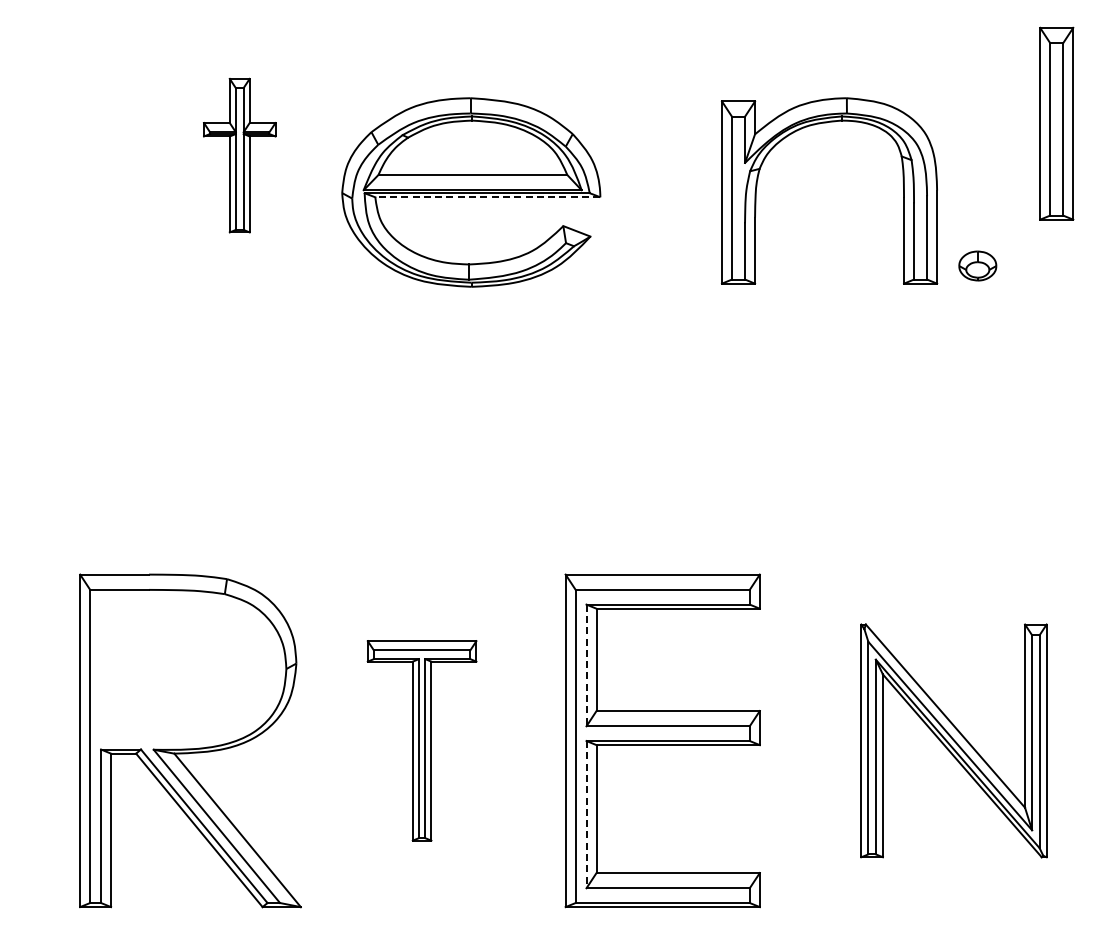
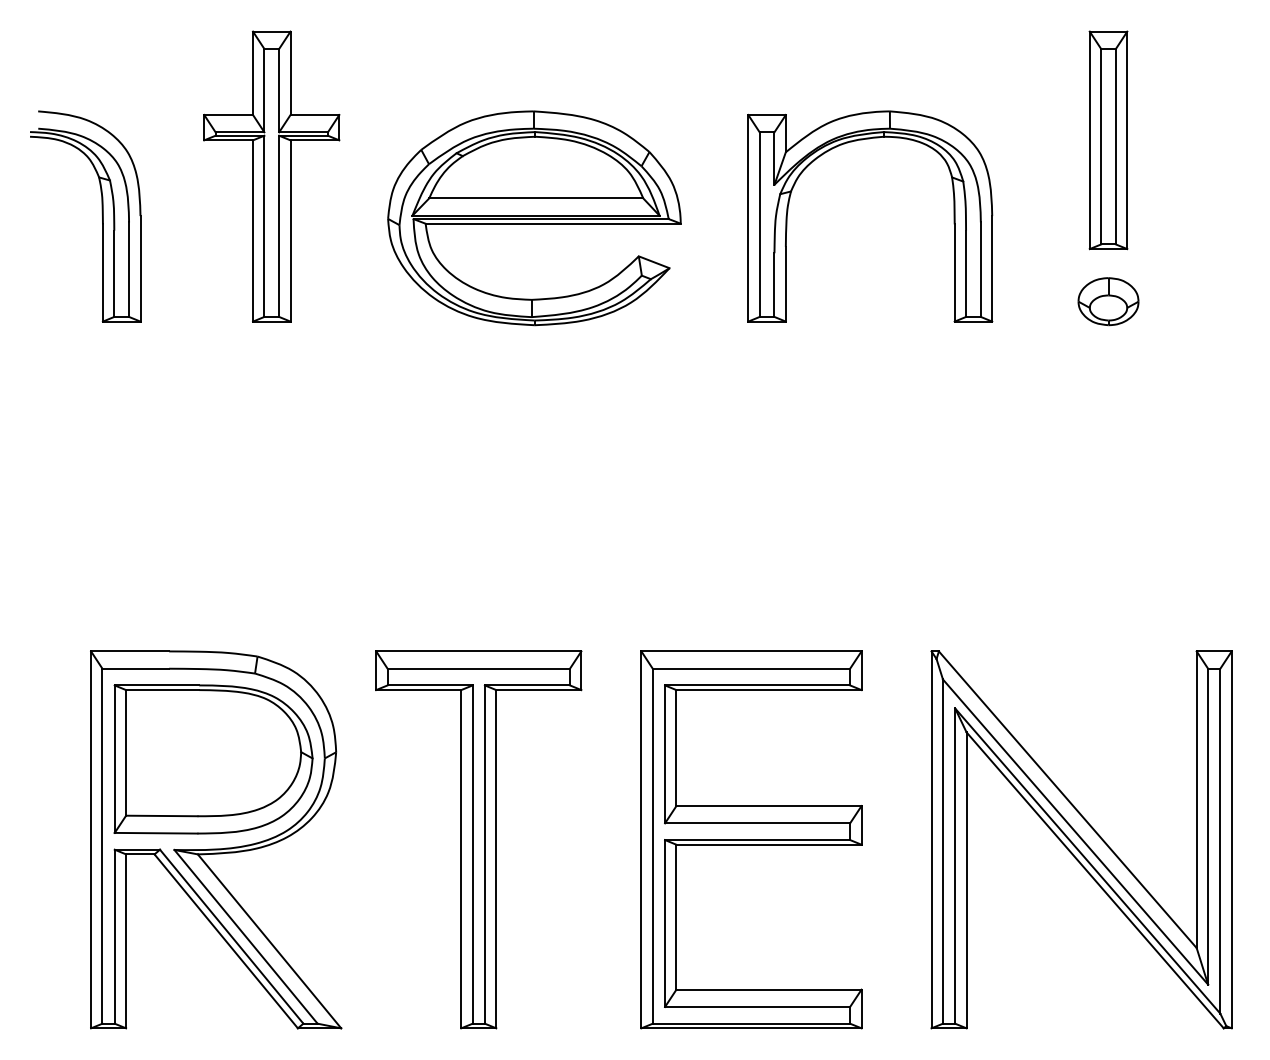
part: (1056, 123) -> (1108, 140), moved
part: (814, 125) -> (853, 142), moved
part: (239, 155) -> (271, 176), size x1.67
part: (89, 190) -> (101, 215), added
line: (487, 197) -> (552, 223), dashed -> solid
part: (977, 265) -> (1108, 301), size x1.43
line: (586, 665) -> (665, 754), dashed -> solid
part: (188, 669) -> (213, 758), added
part: (421, 740) -> (477, 839), size x1.67
part: (953, 740) -> (1081, 839), size x1.43
line: (586, 814) -> (665, 923), dashed -> solid

